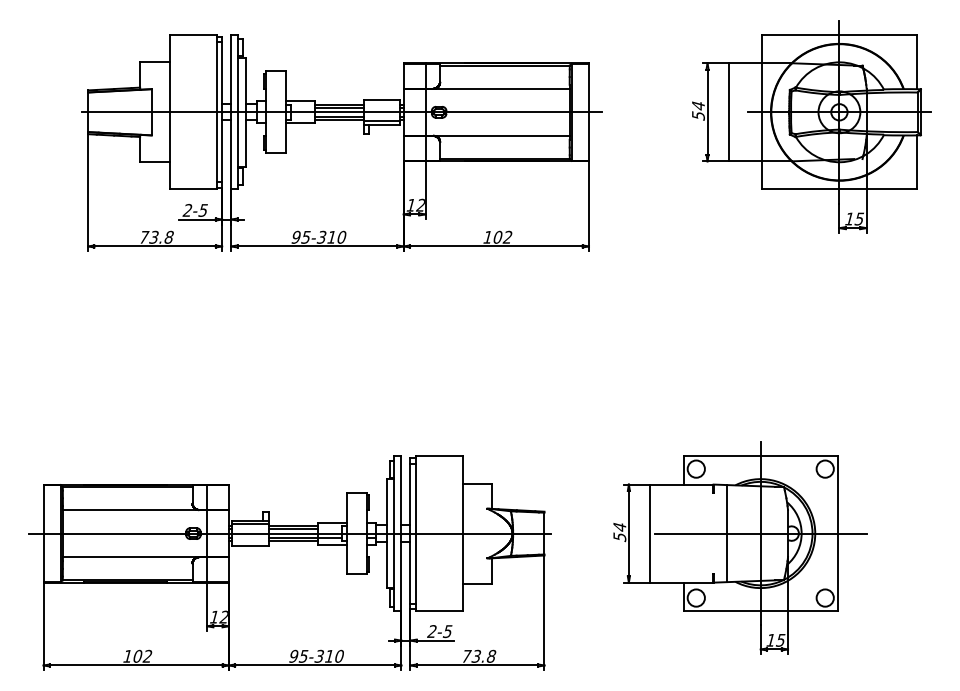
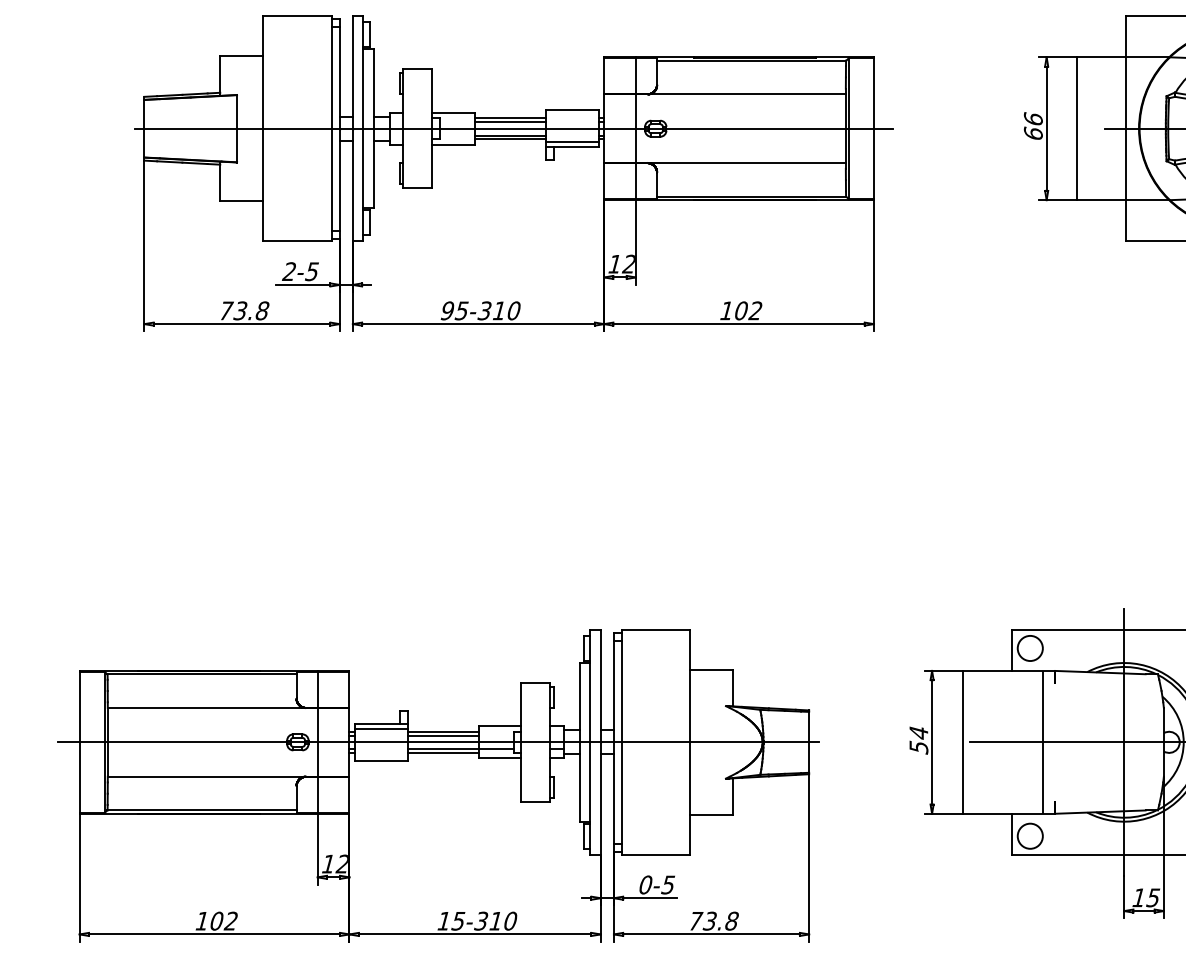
text: (698, 110) -> (1033, 126), 54 -> 66
line: (727, 533) -> (1043, 742), moved
text: (431, 631) -> (644, 884), 2-5 -> 0-5
text: (293, 655) -> (443, 919), 95-310 -> 15-310

